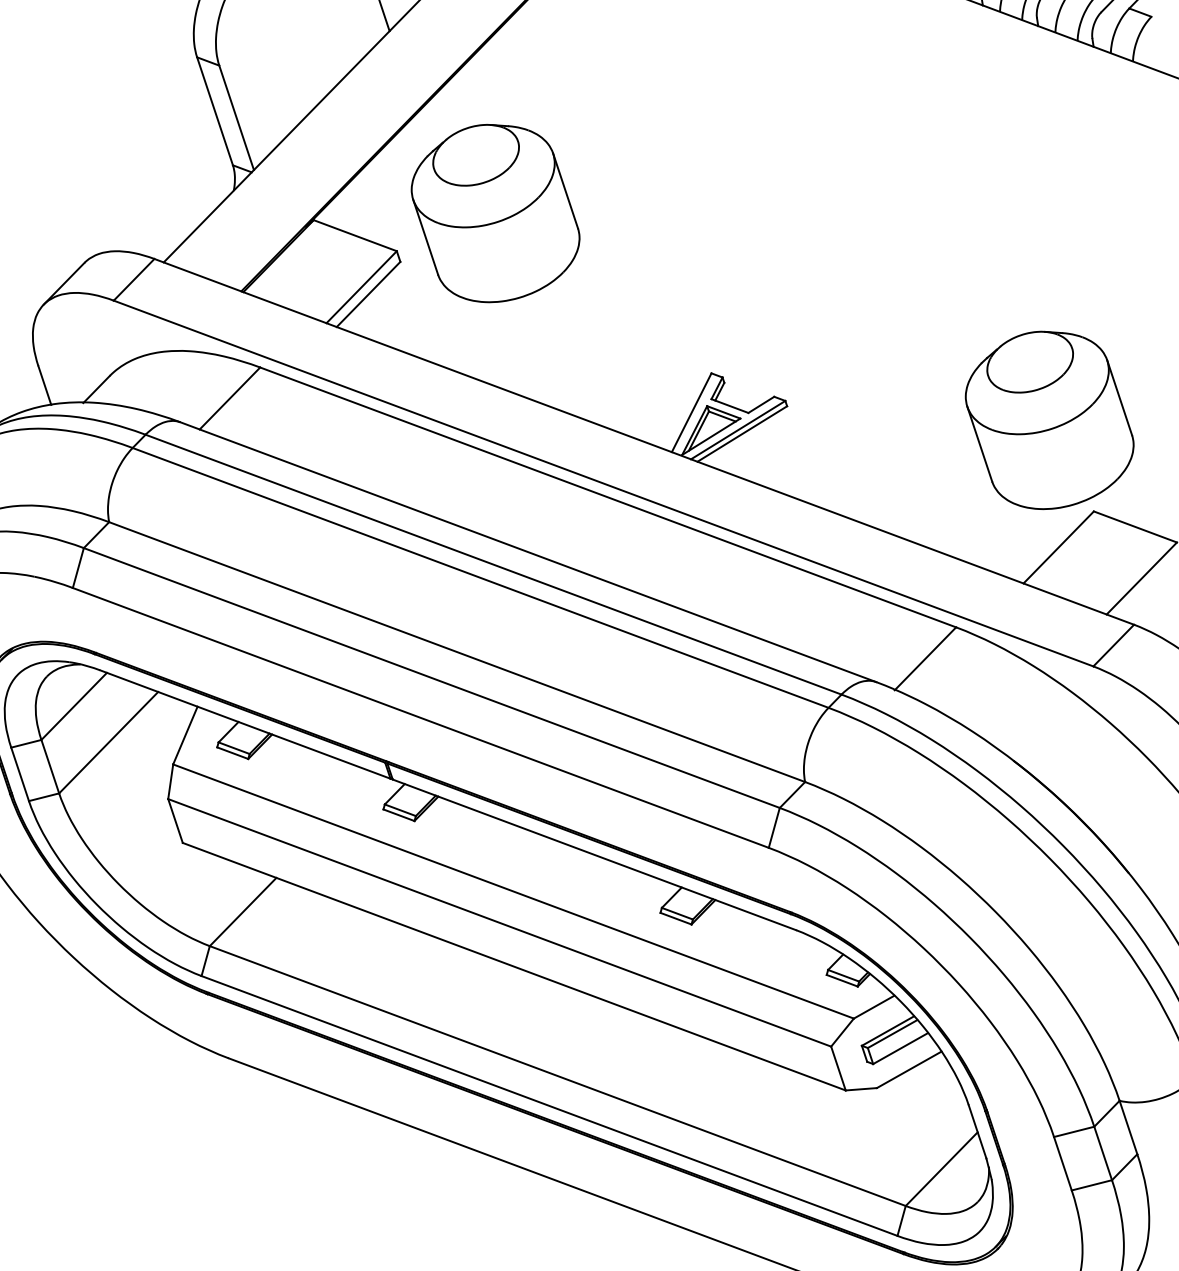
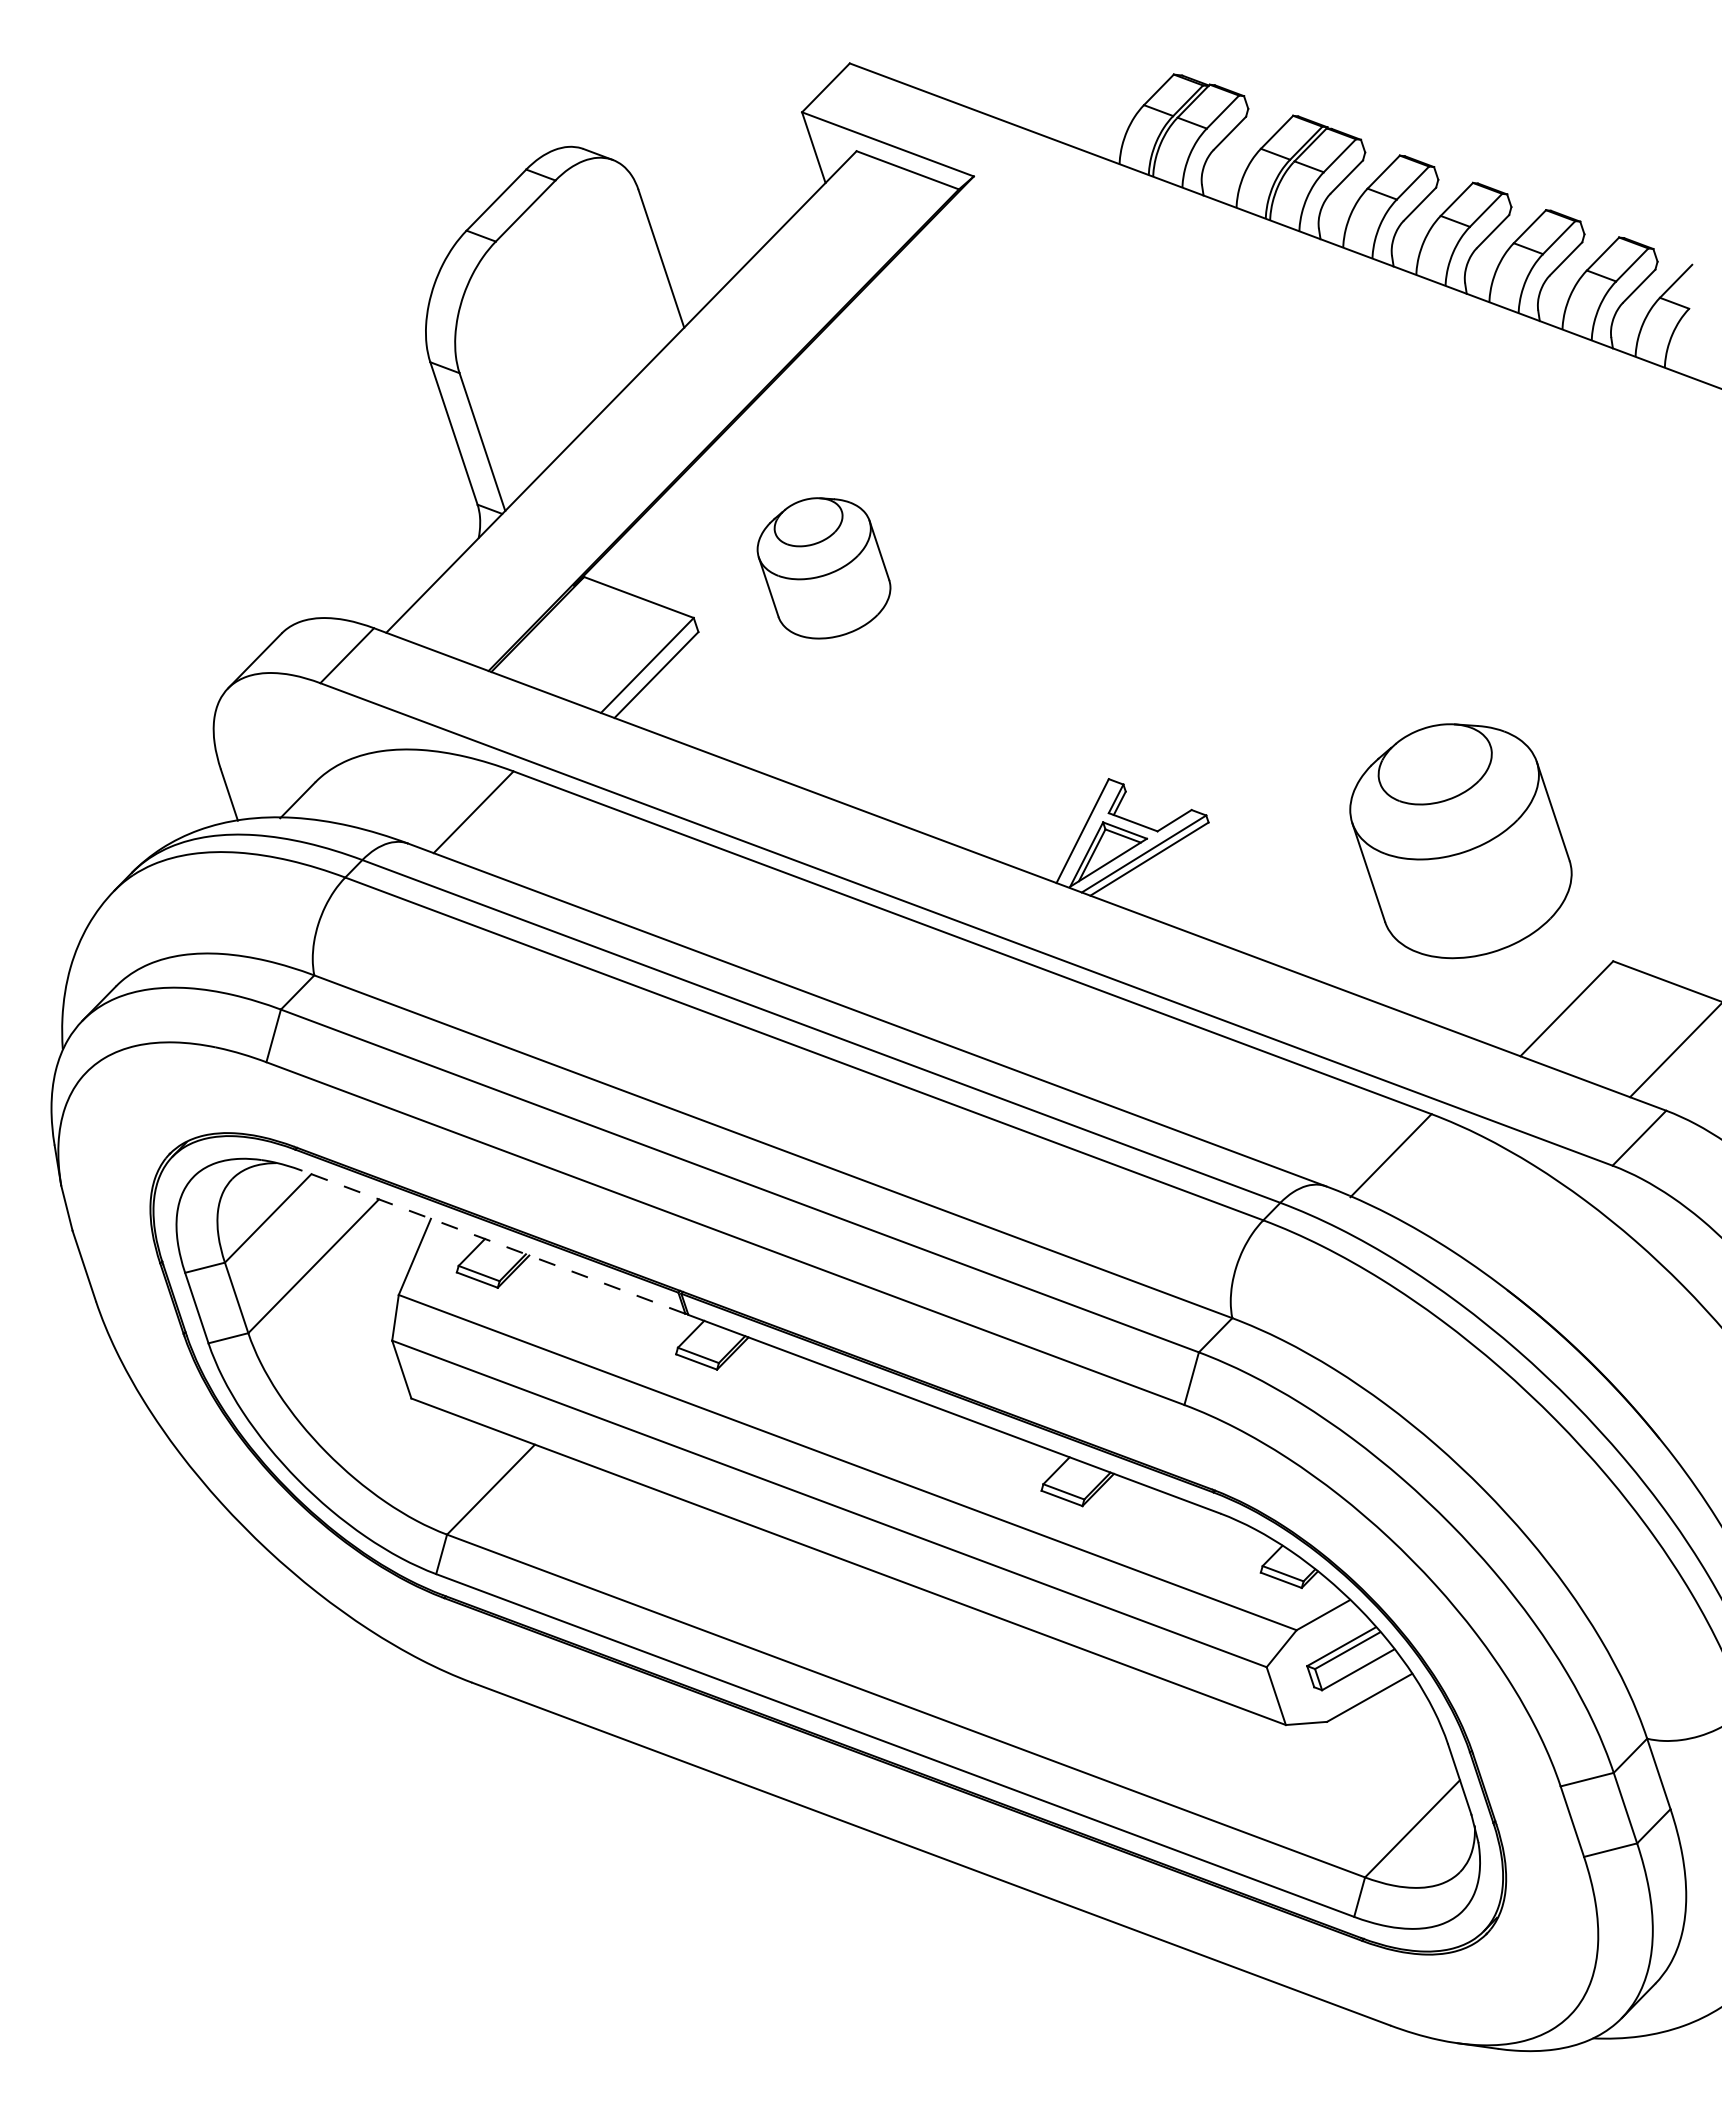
part: (495, 213) -> (823, 568), size x0.6
part: (1049, 420) -> (1460, 841), moved
line: (245, 724) -> (493, 1242), solid -> dashed

